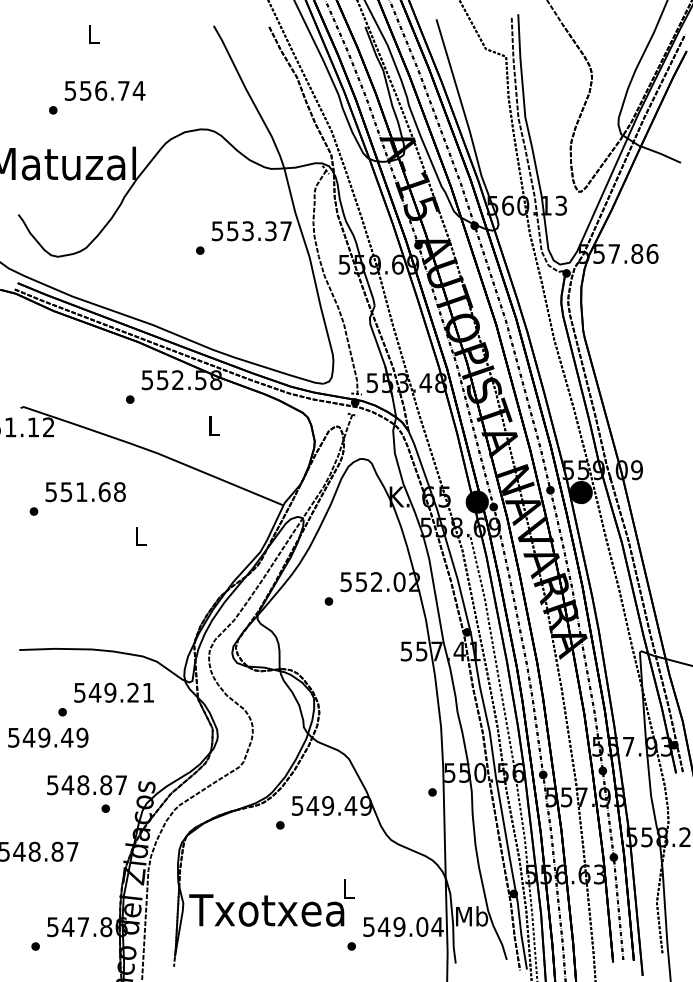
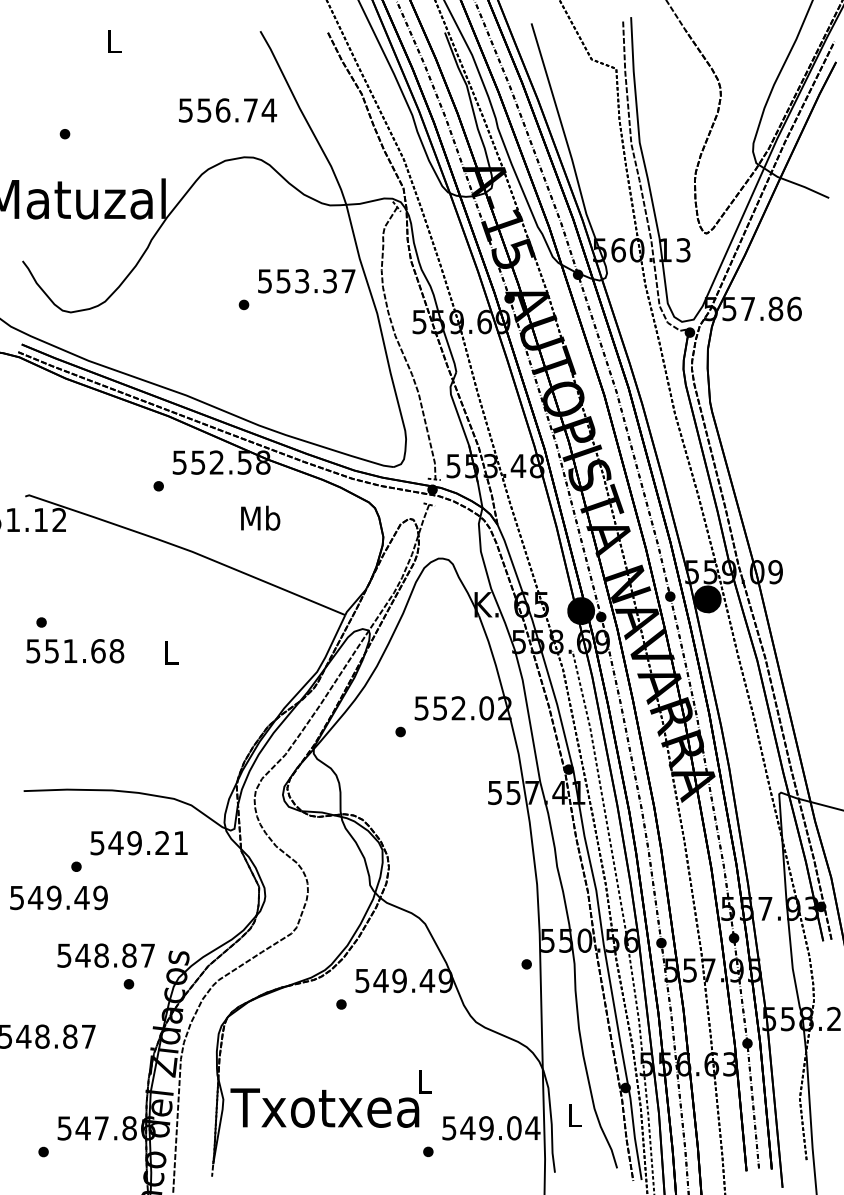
text: (104, 90) -> (227, 109), moved
text: (213, 425) -> (260, 517), L -> Mb
text: (85, 492) -> (75, 651), moved
text: (472, 916) -> (575, 1115), Mb -> L

